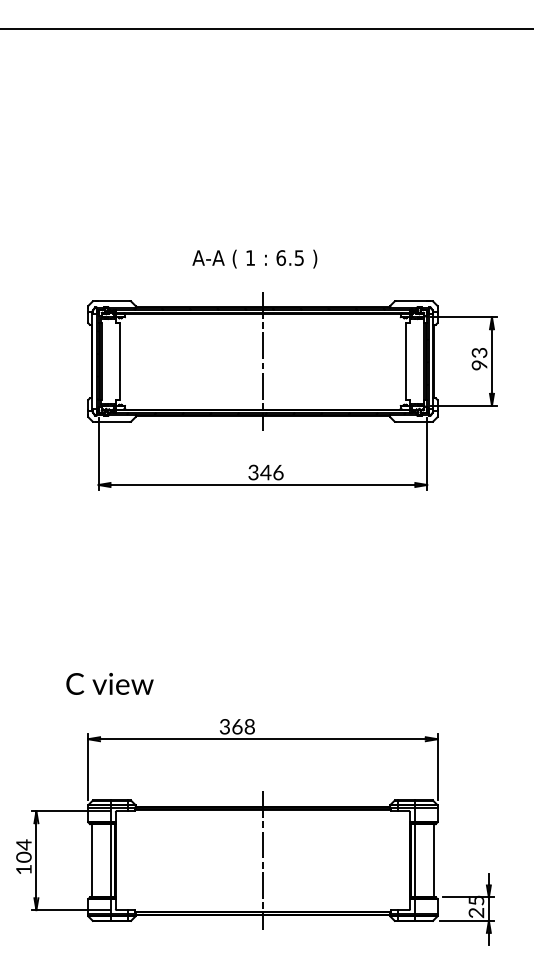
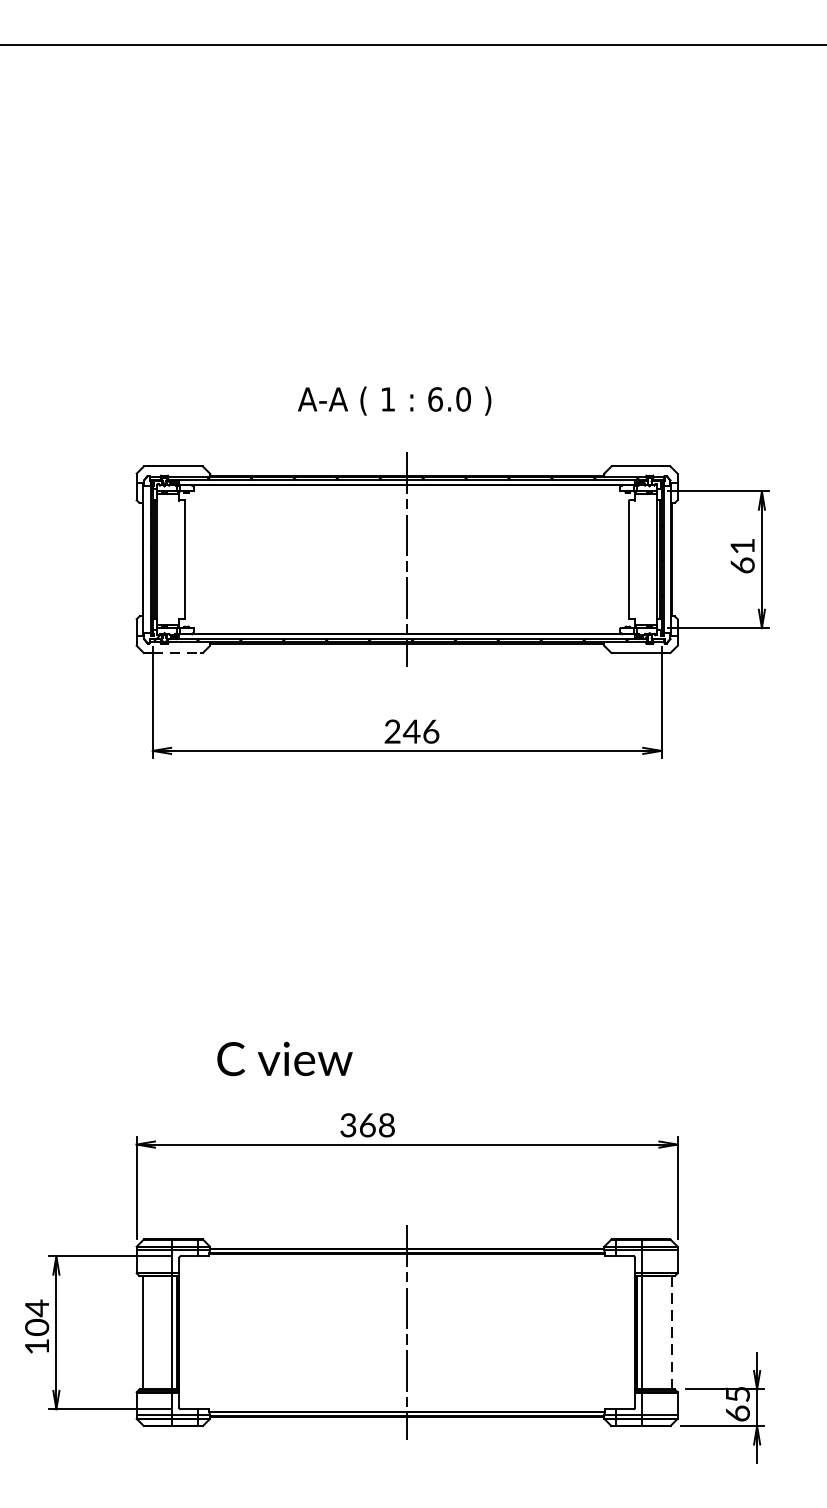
text: (299, 257) -> (463, 398), 6.5 -> 6.0
text: (479, 359) -> (742, 556), 93 -> 61
line: (114, 421) -> (177, 652), solid -> dashed
text: (253, 474) -> (392, 734), 346 -> 246
text: (109, 683) -> (284, 1058), moved
line: (433, 860) -> (671, 1332), solid -> dashed
text: (476, 912) -> (737, 1412), 25 -> 65

